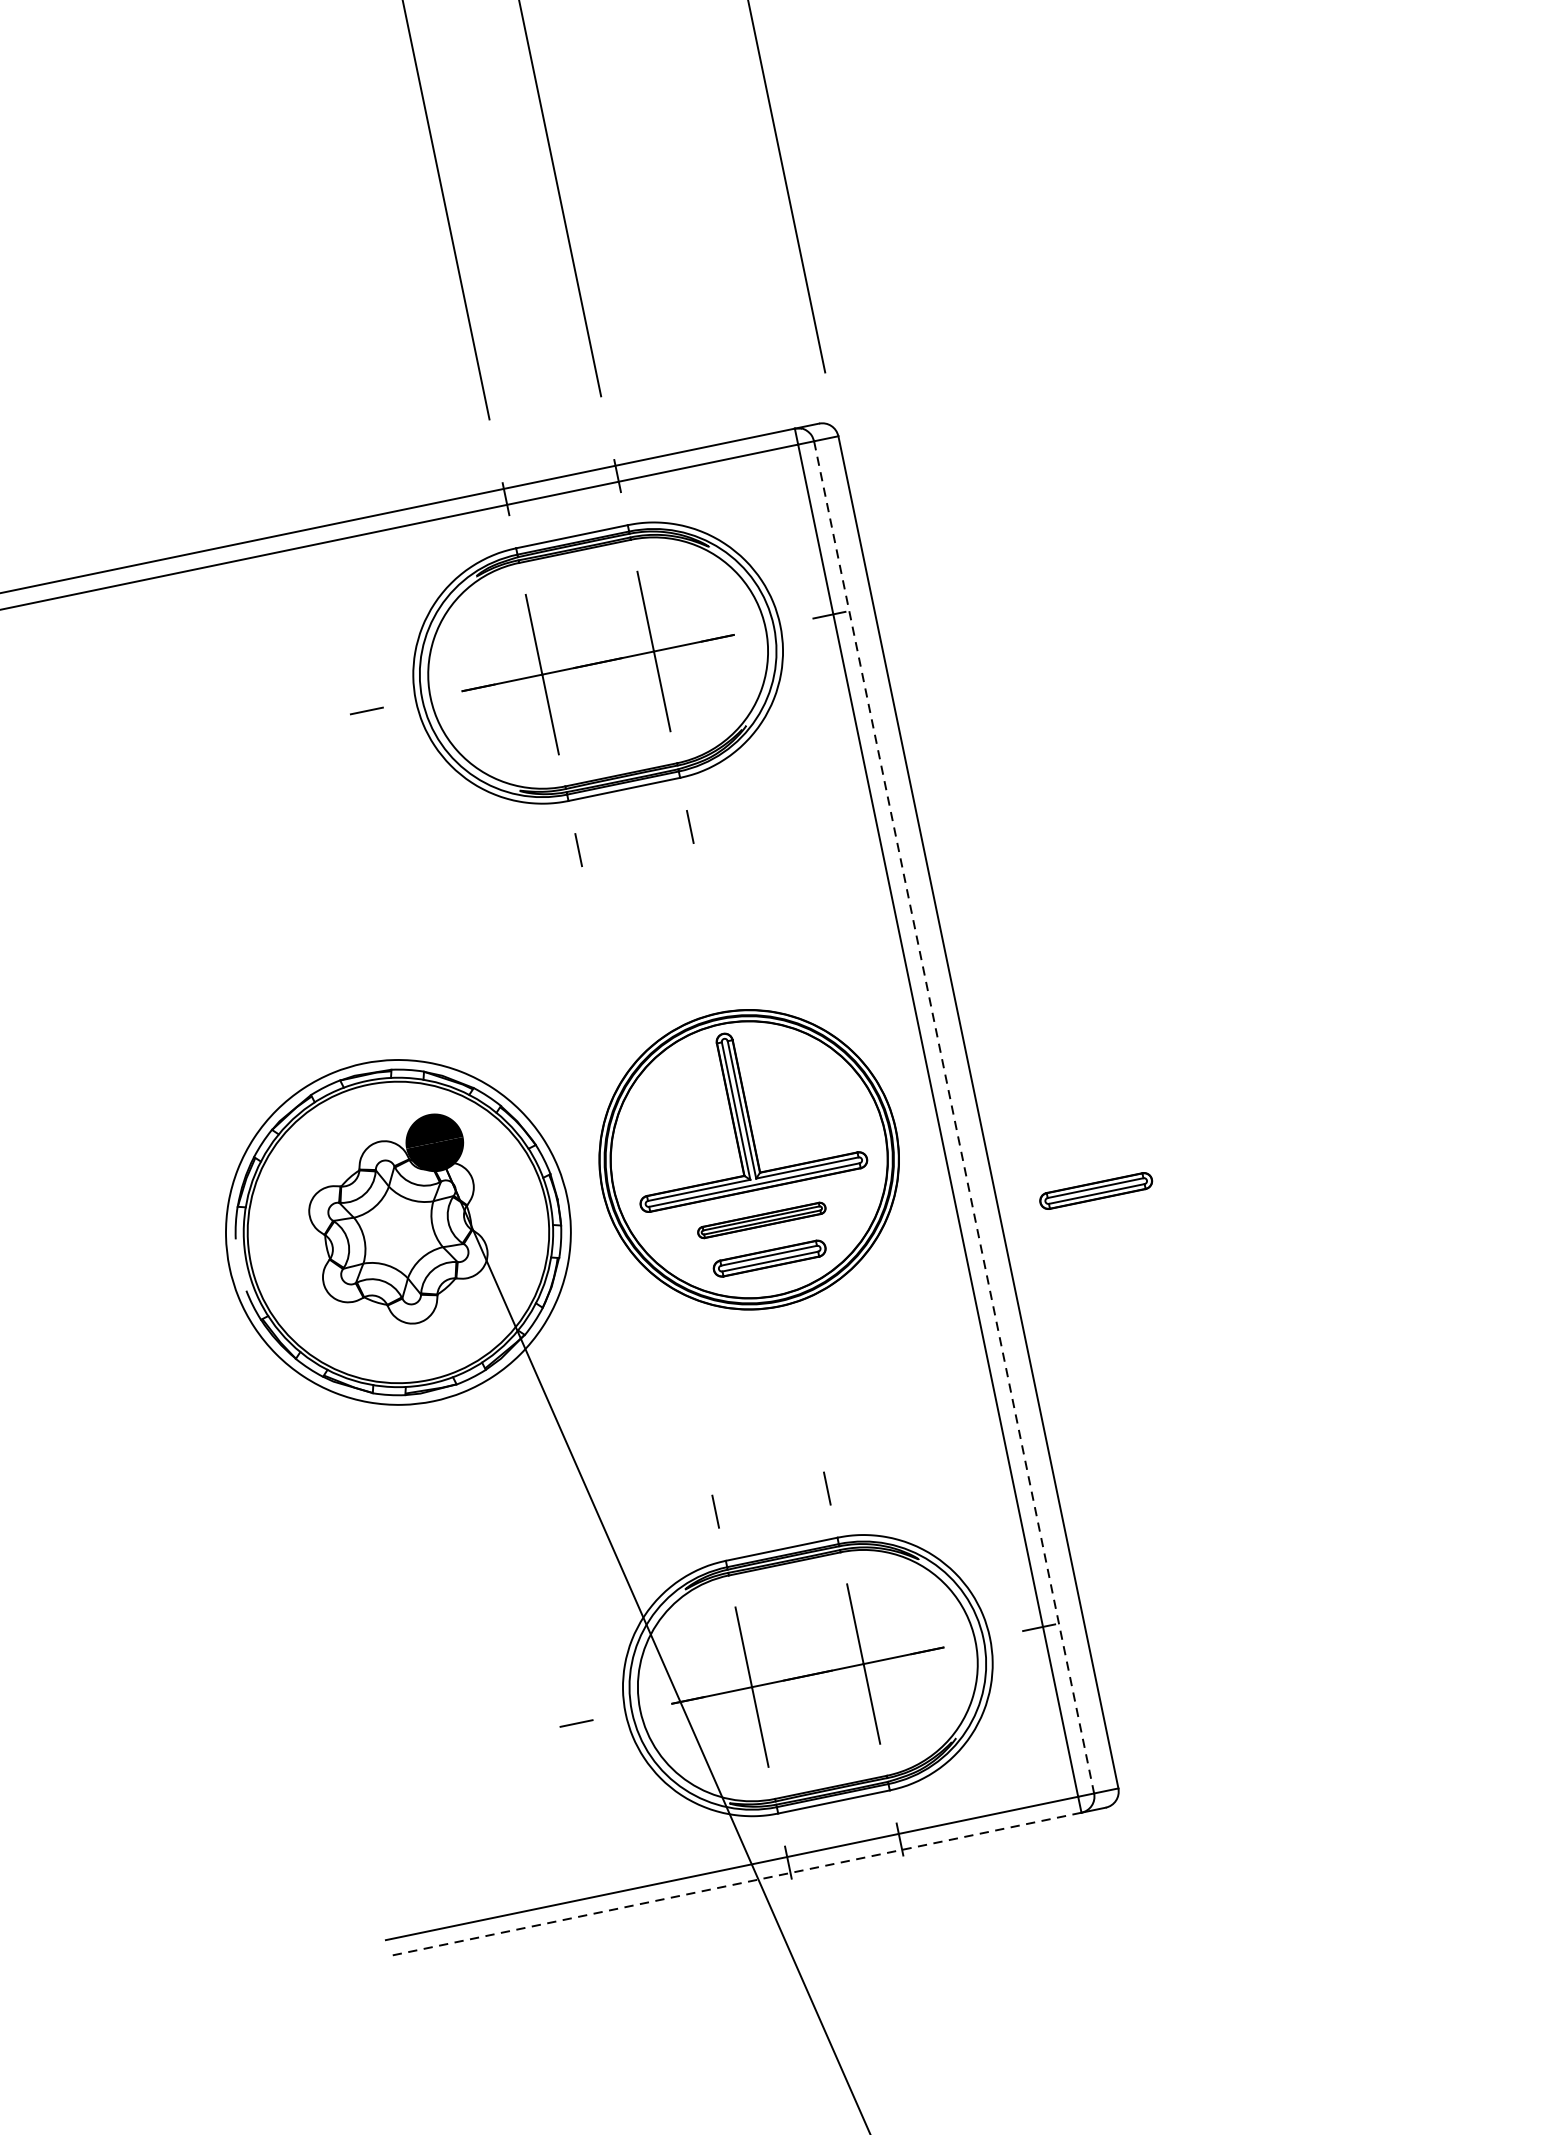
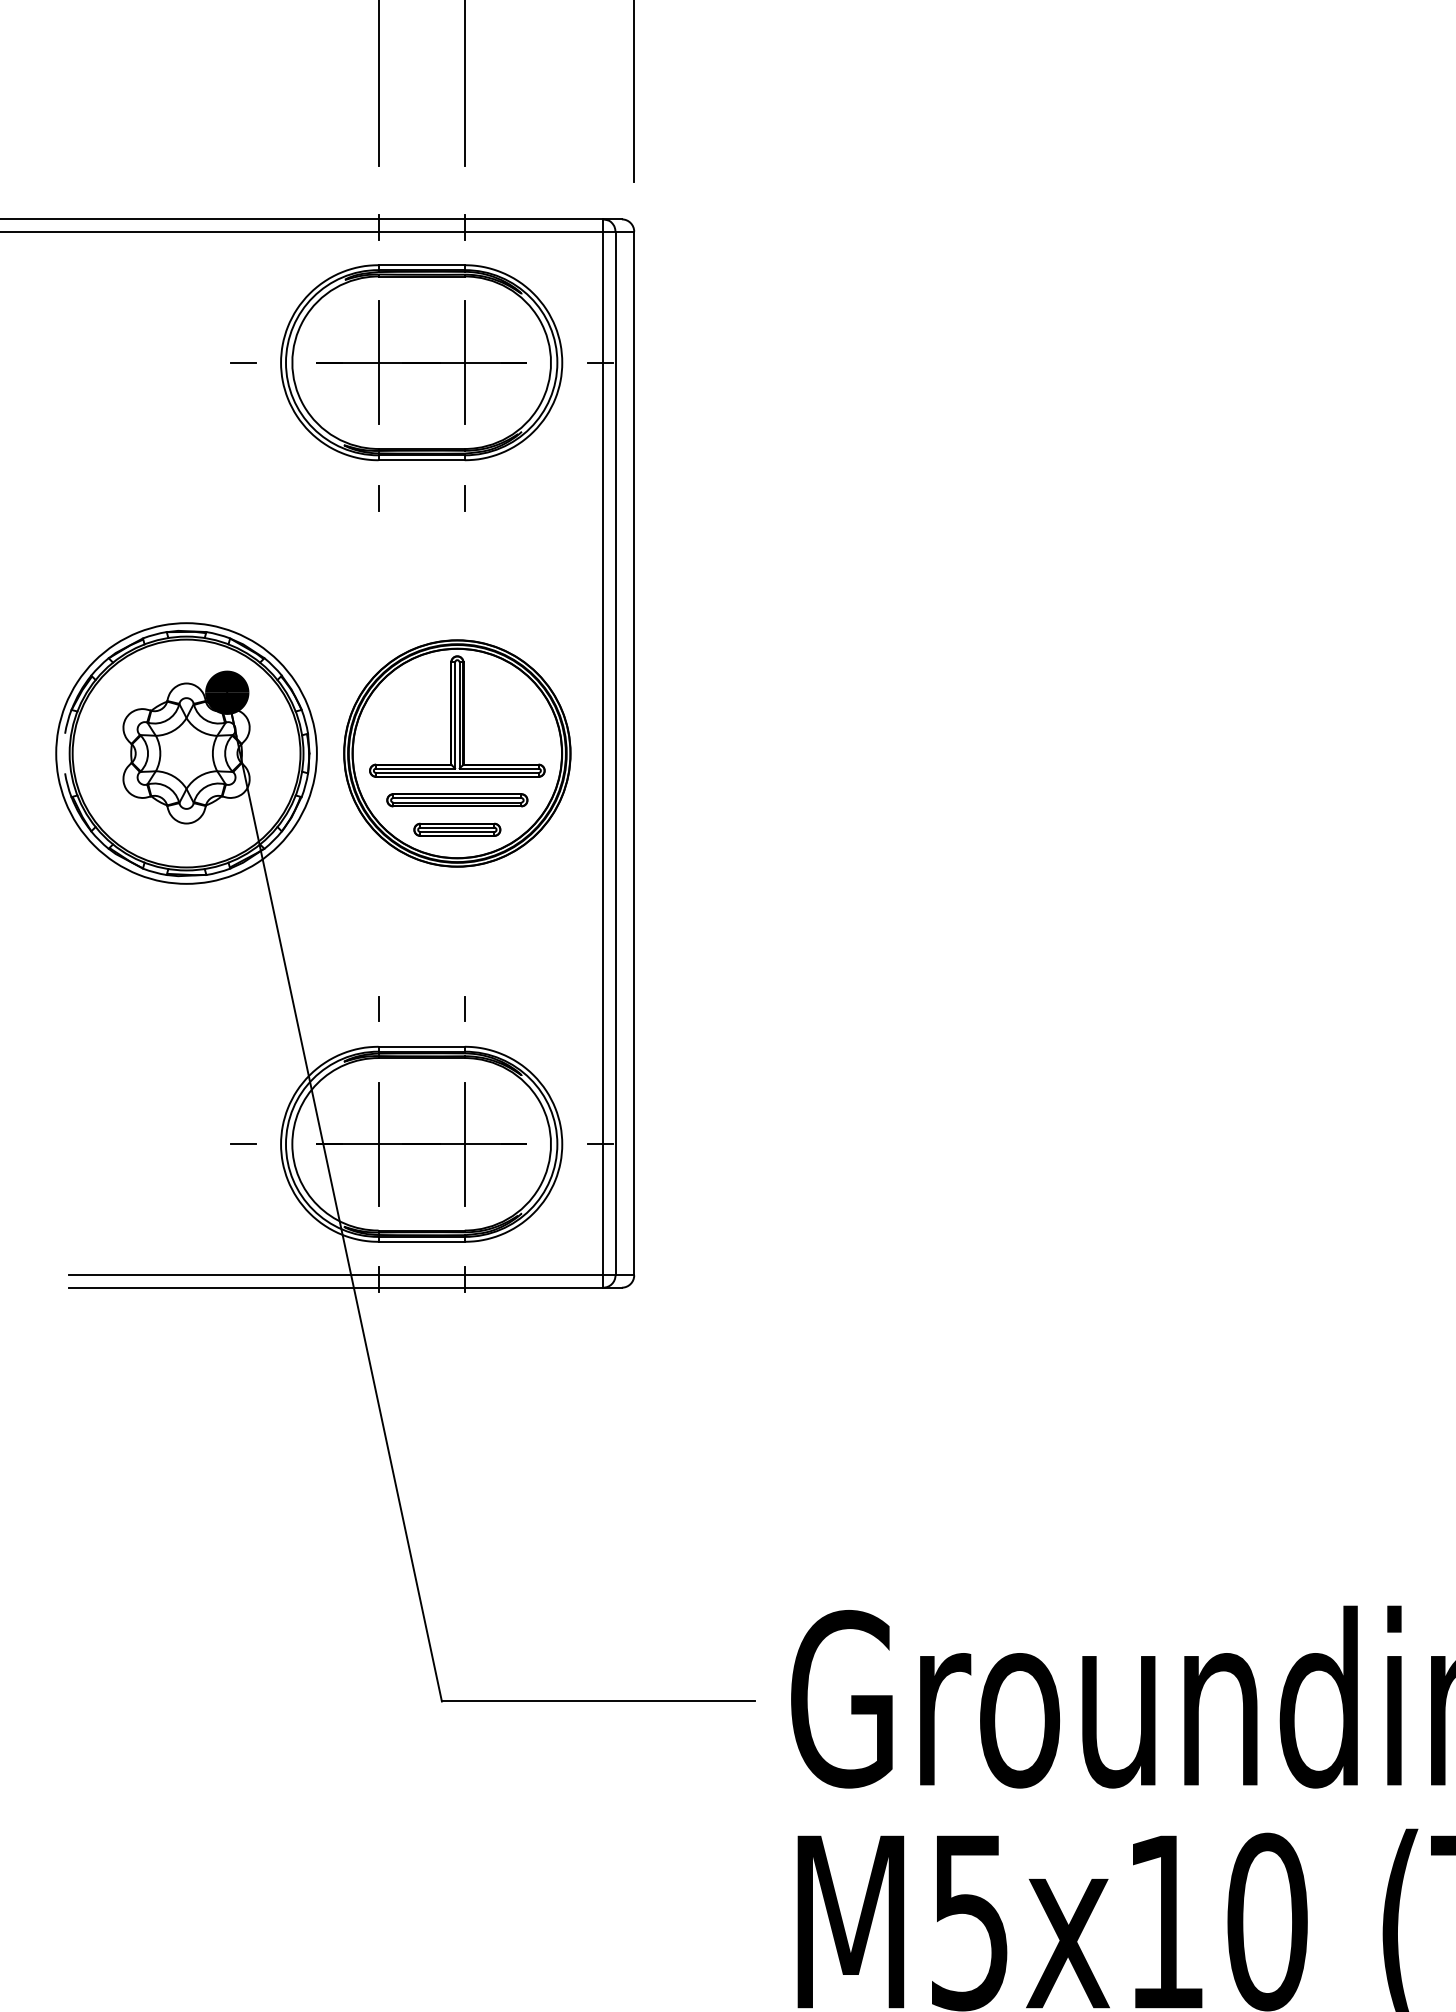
line: (954, 1117) -> (615, 753), dashed -> solid
part: (1096, 1190) -> (709, 829), removed
part: (762, 1220) -> (457, 800), size x1.43
line: (734, 1884) -> (335, 1287), dashed -> solid

